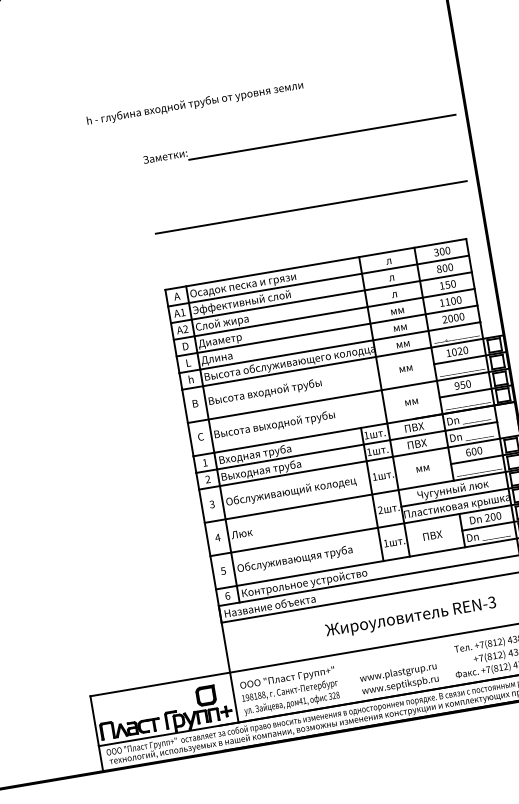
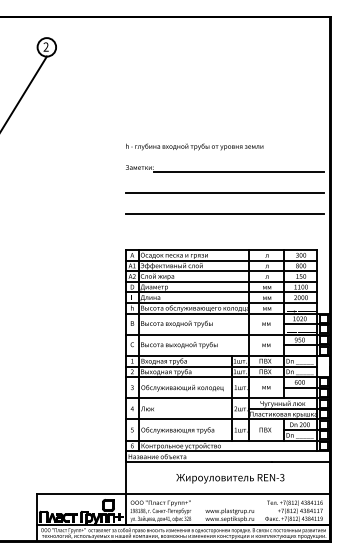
text: (194, 103) -> (194, 146), moved
line: (305, 174) -> (224, 193), added
text: (411, 617) -> (230, 478), moved

